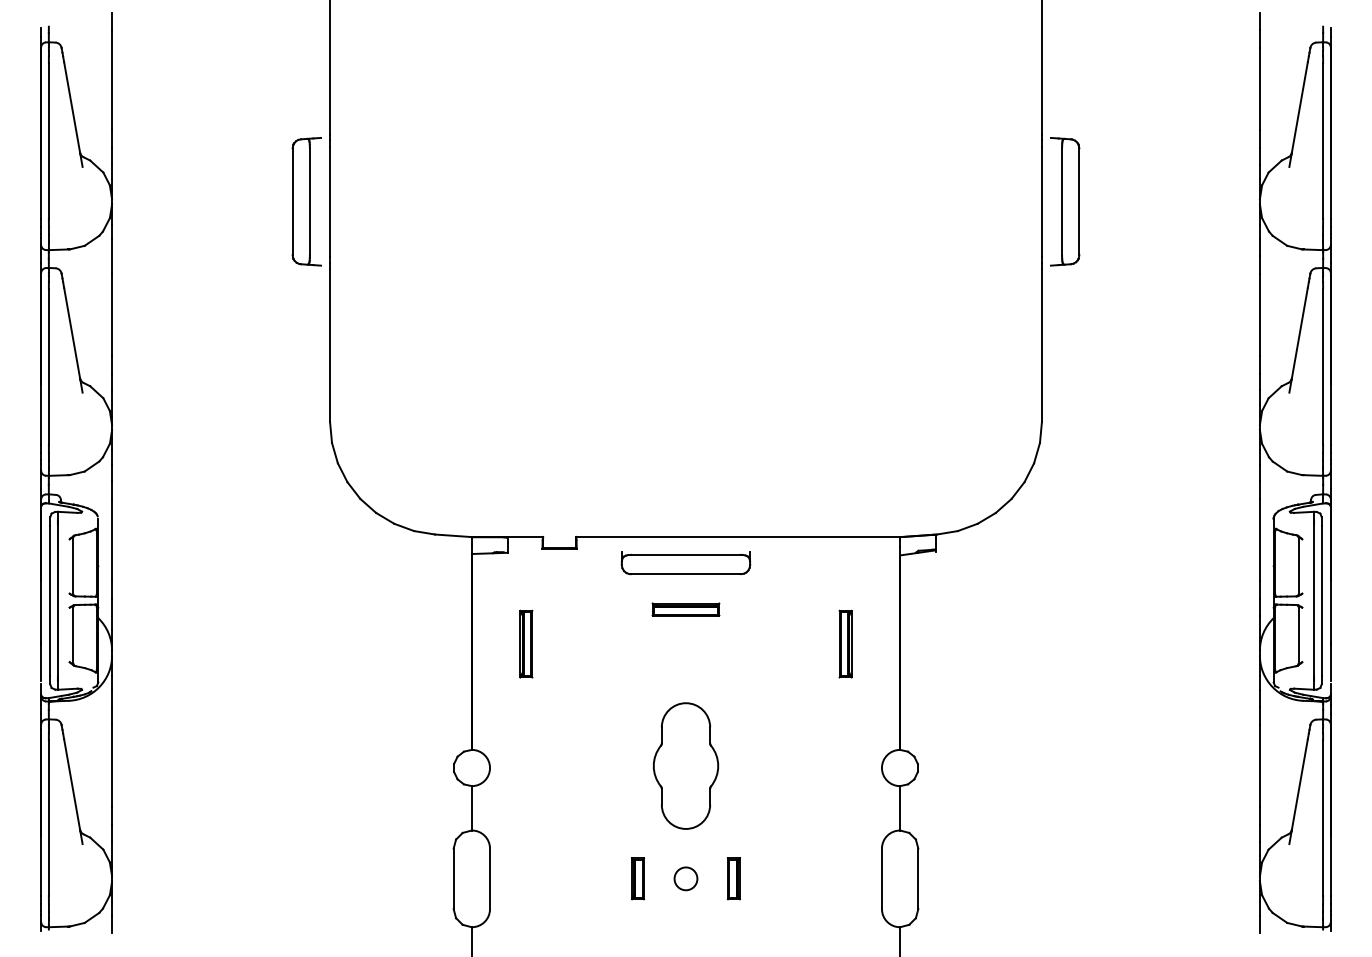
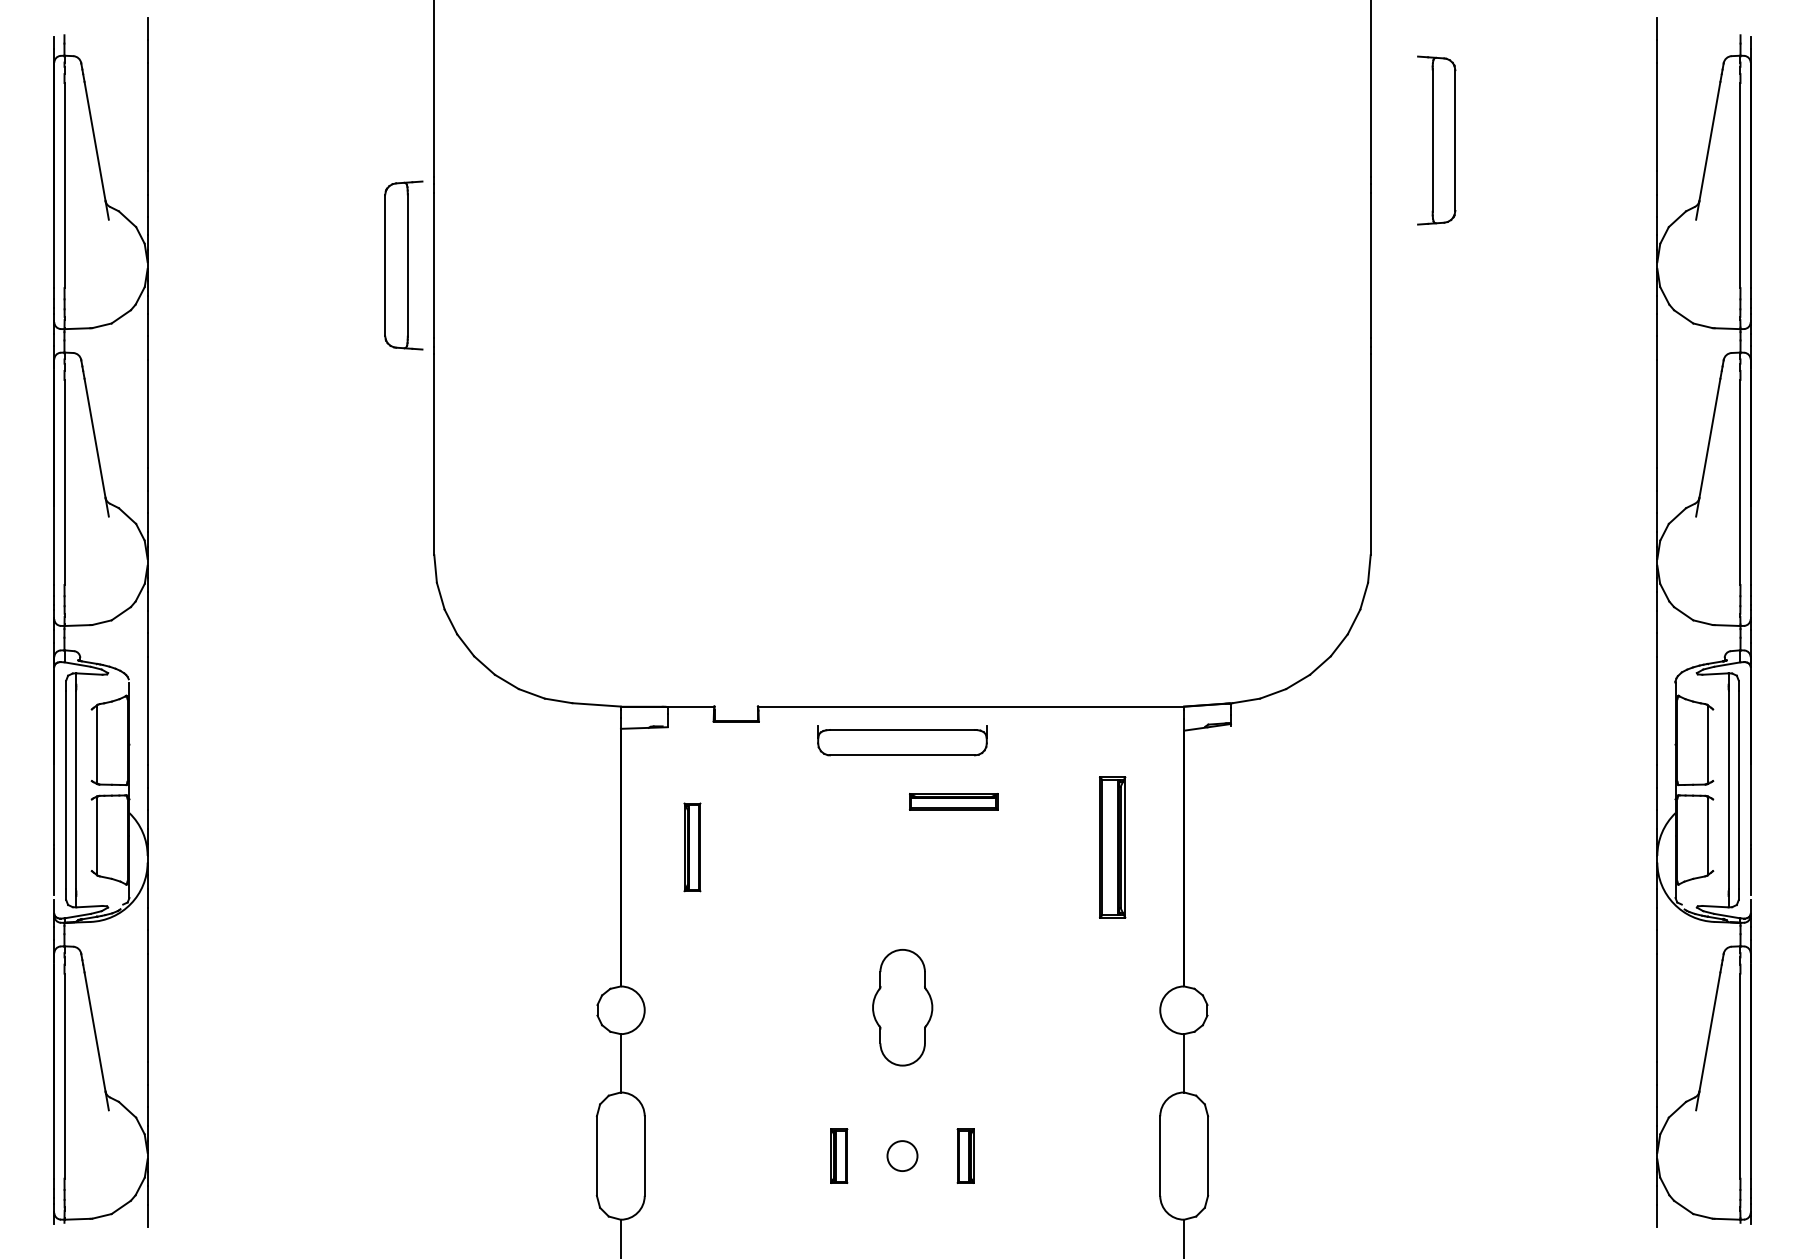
part: (1065, 201) -> (1437, 140), moved
part: (685, 609) -> (953, 801), moved
part: (845, 643) -> (1112, 846), size x1.6
part: (686, 765) -> (903, 1006), size x0.7

